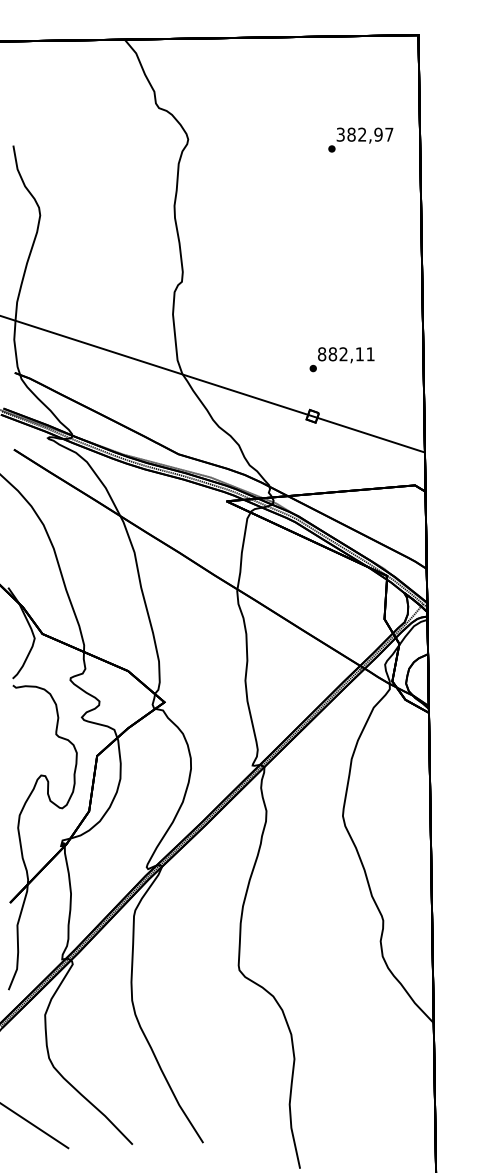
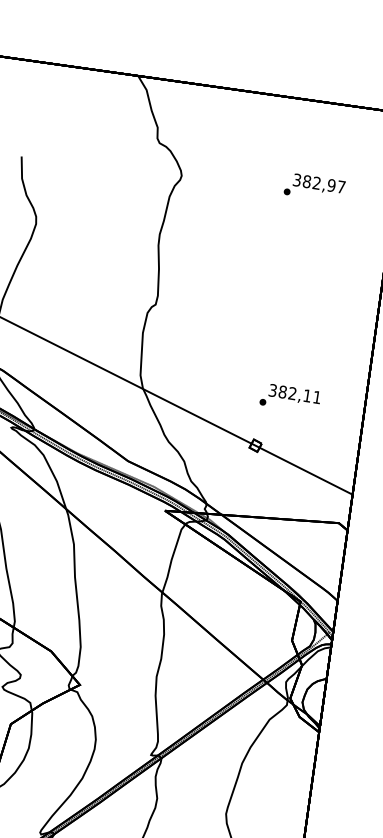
text: (360, 139) -> (314, 187), moved
text: (322, 354) -> (273, 390), 882,11 -> 382,11

